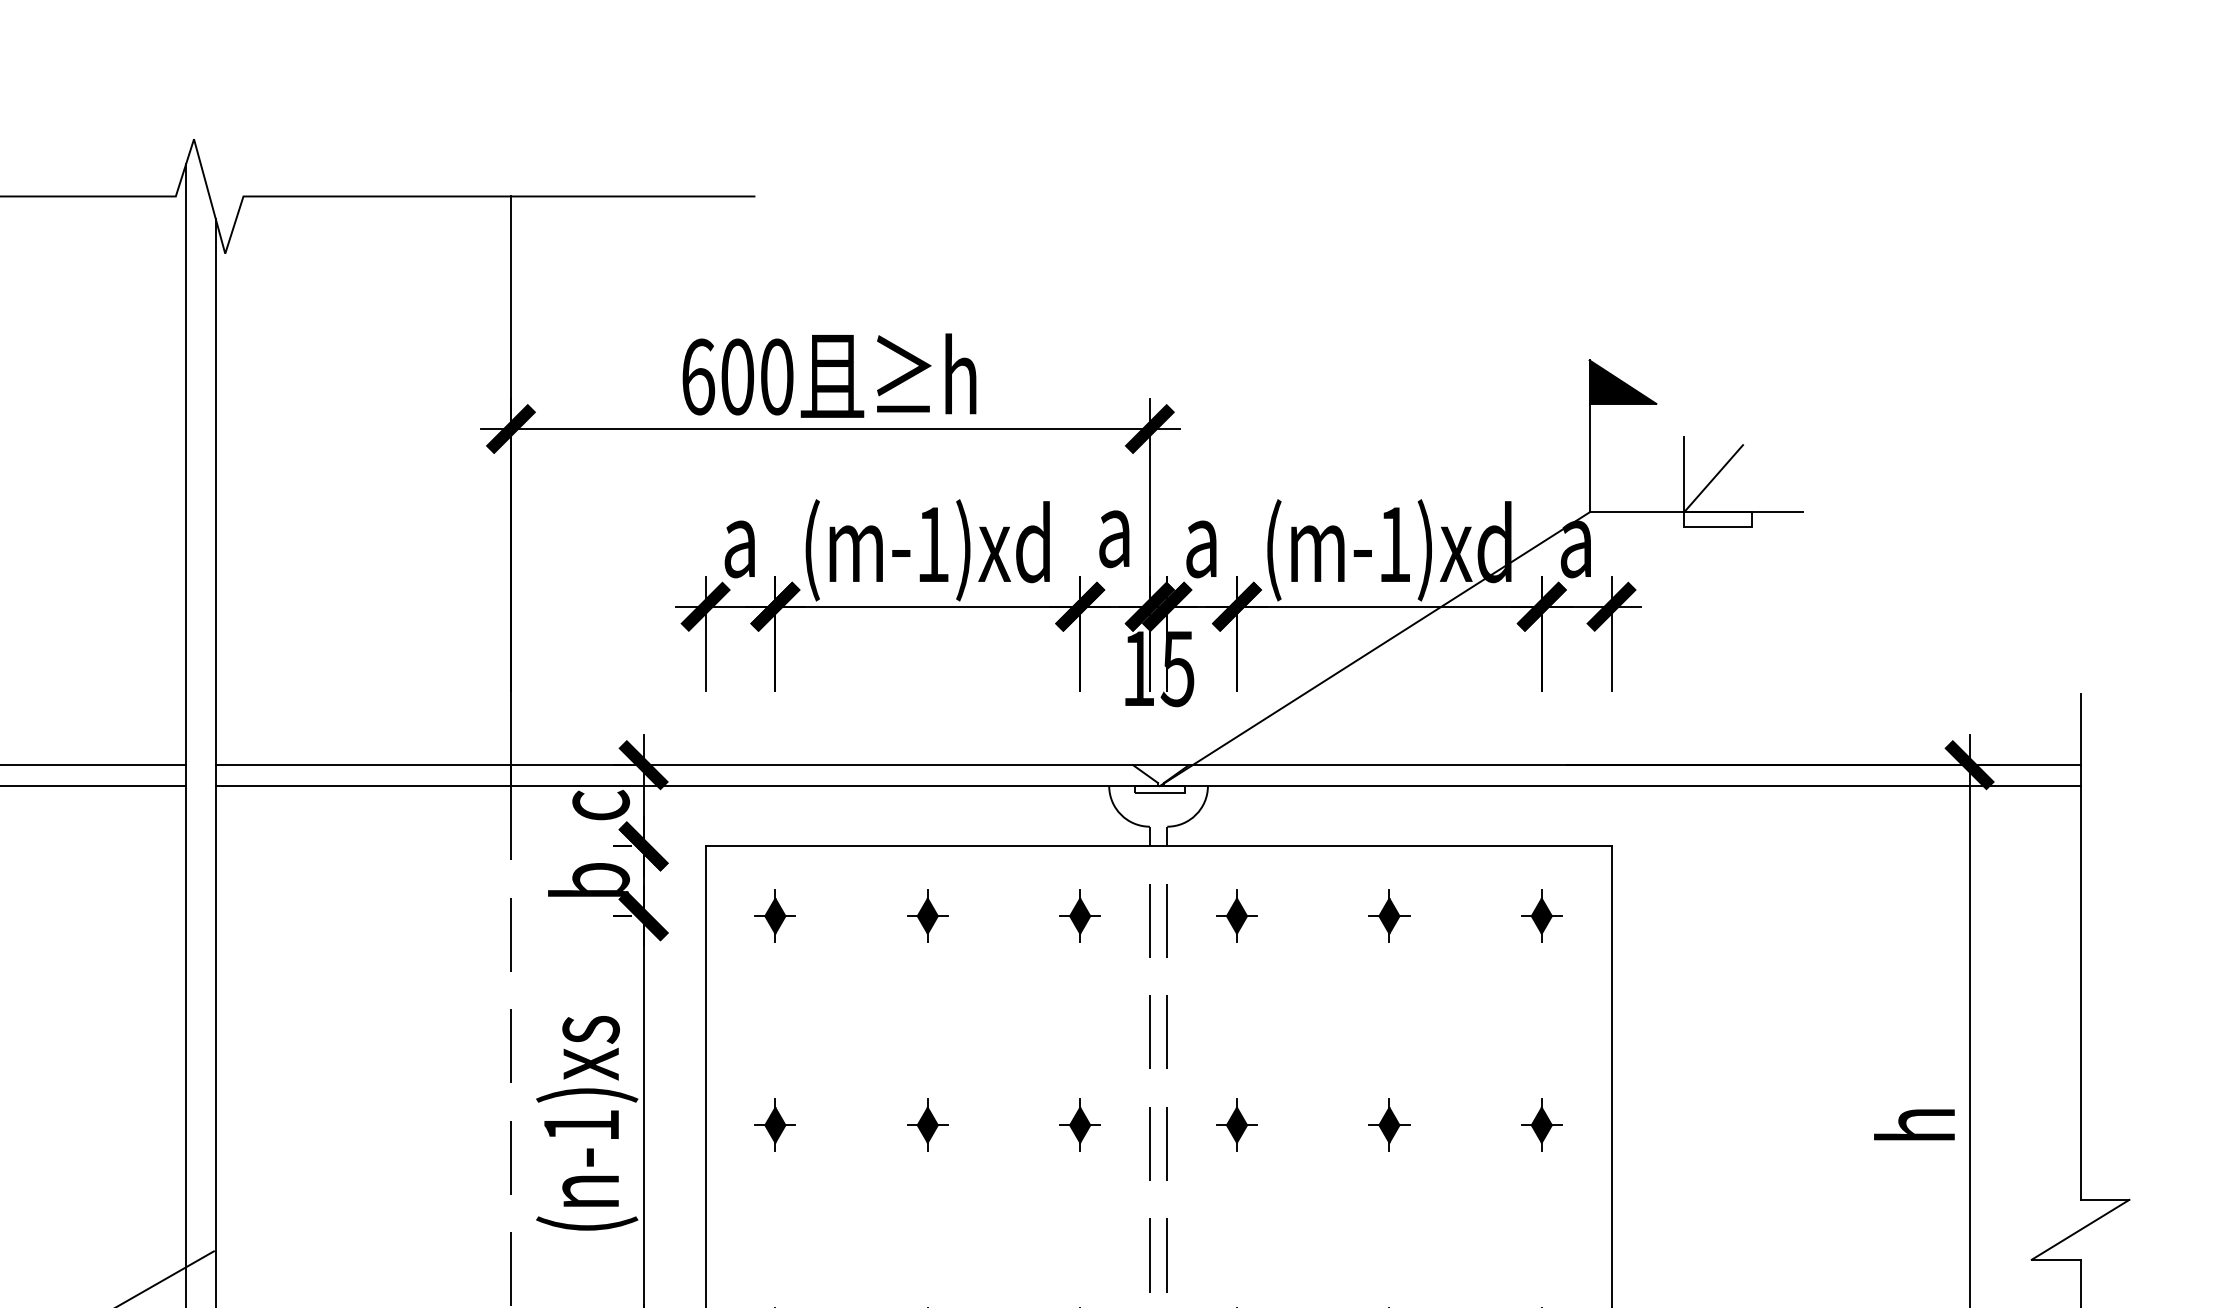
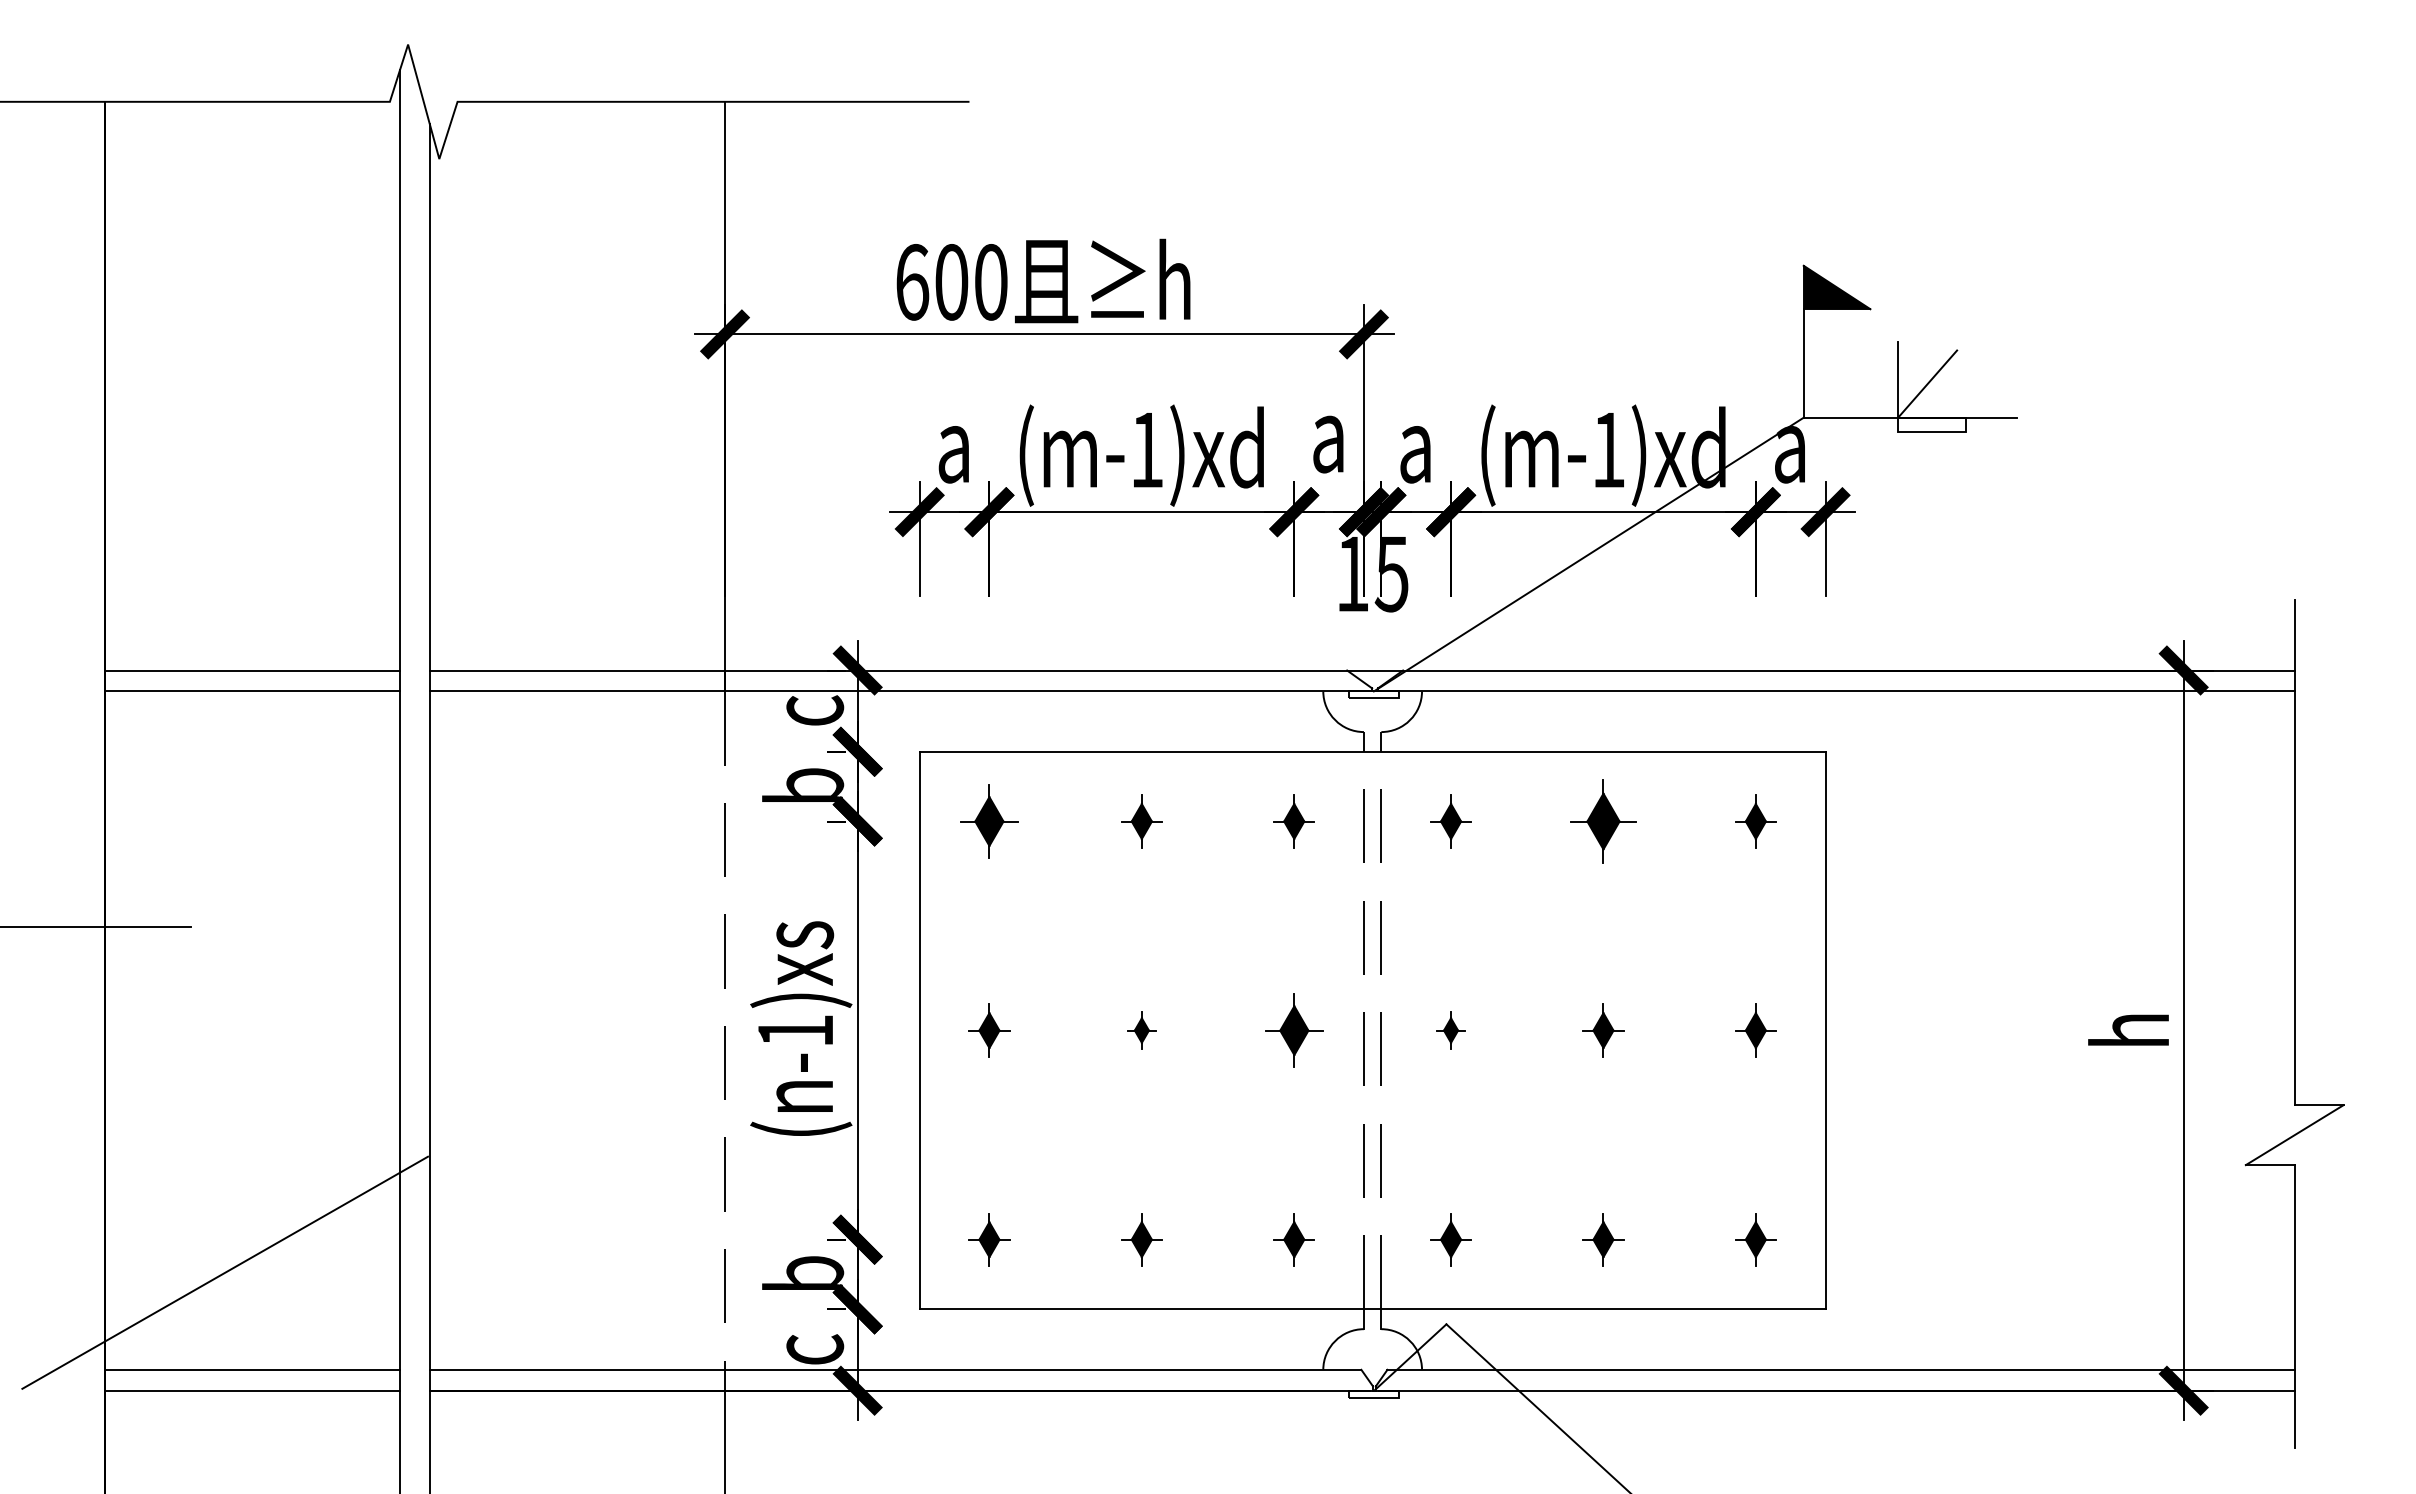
part: (775, 916) -> (989, 821), size x1.4
part: (1389, 916) -> (1603, 821), size x1.6
part: (927, 1125) -> (1141, 1030), size x0.7
part: (1079, 1125) -> (1293, 1030), size x1.4
part: (1236, 1125) -> (1450, 1030), size x0.7

